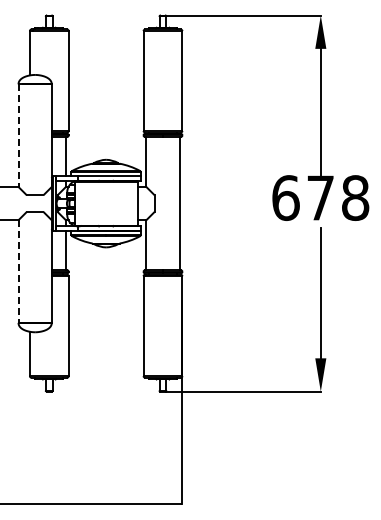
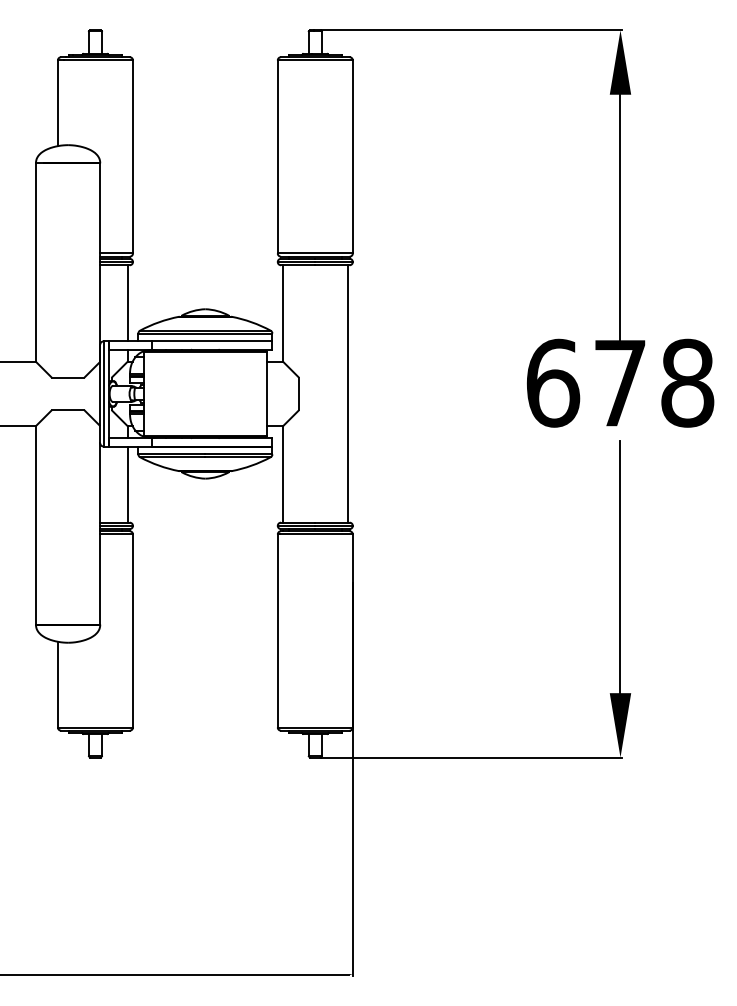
line: (18, 136) -> (35, 264), dashed -> solid
line: (18, 272) -> (35, 527), dashed -> solid

